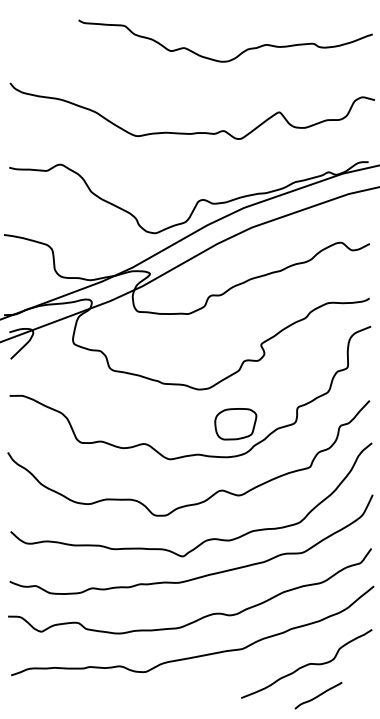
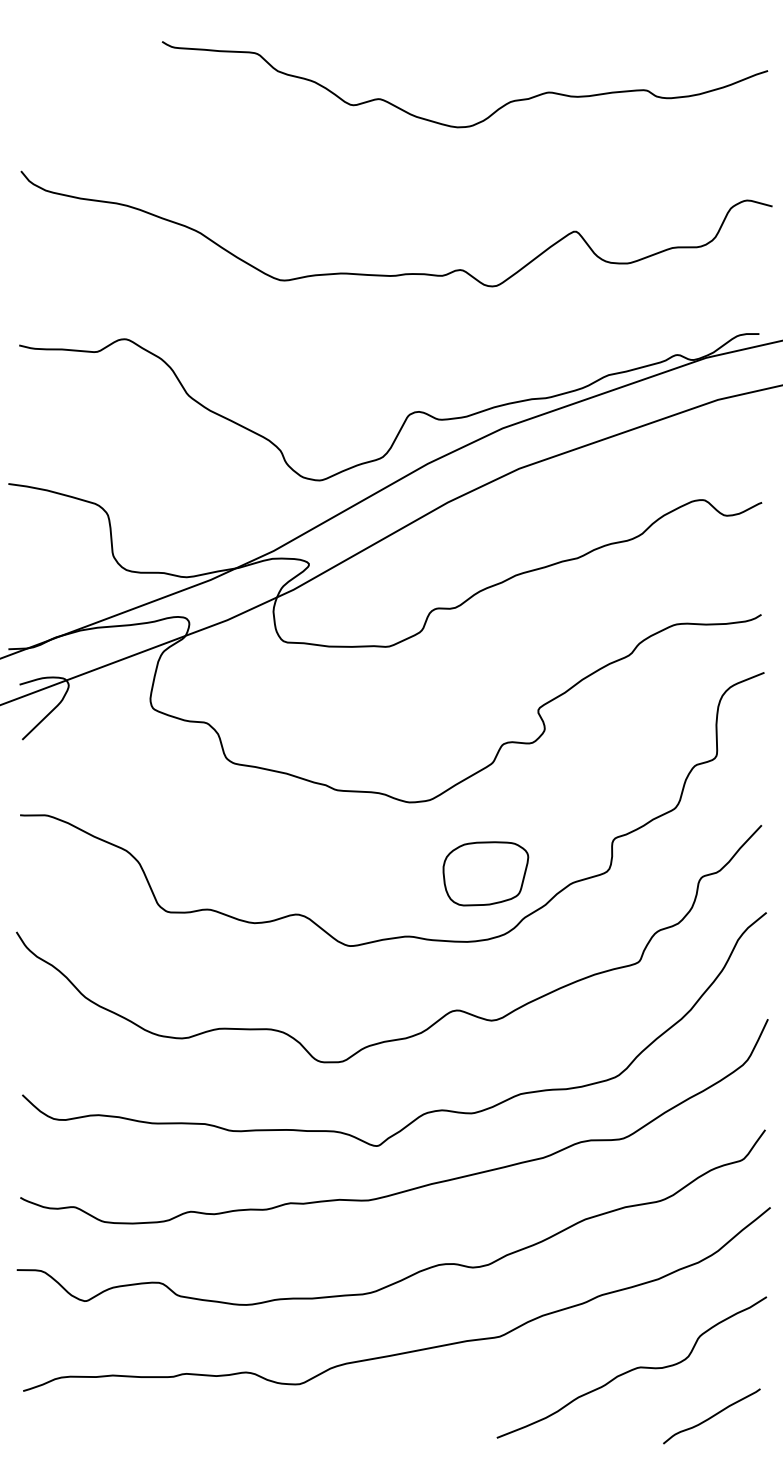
curve: (318, 695) -> (711, 1416), moved

